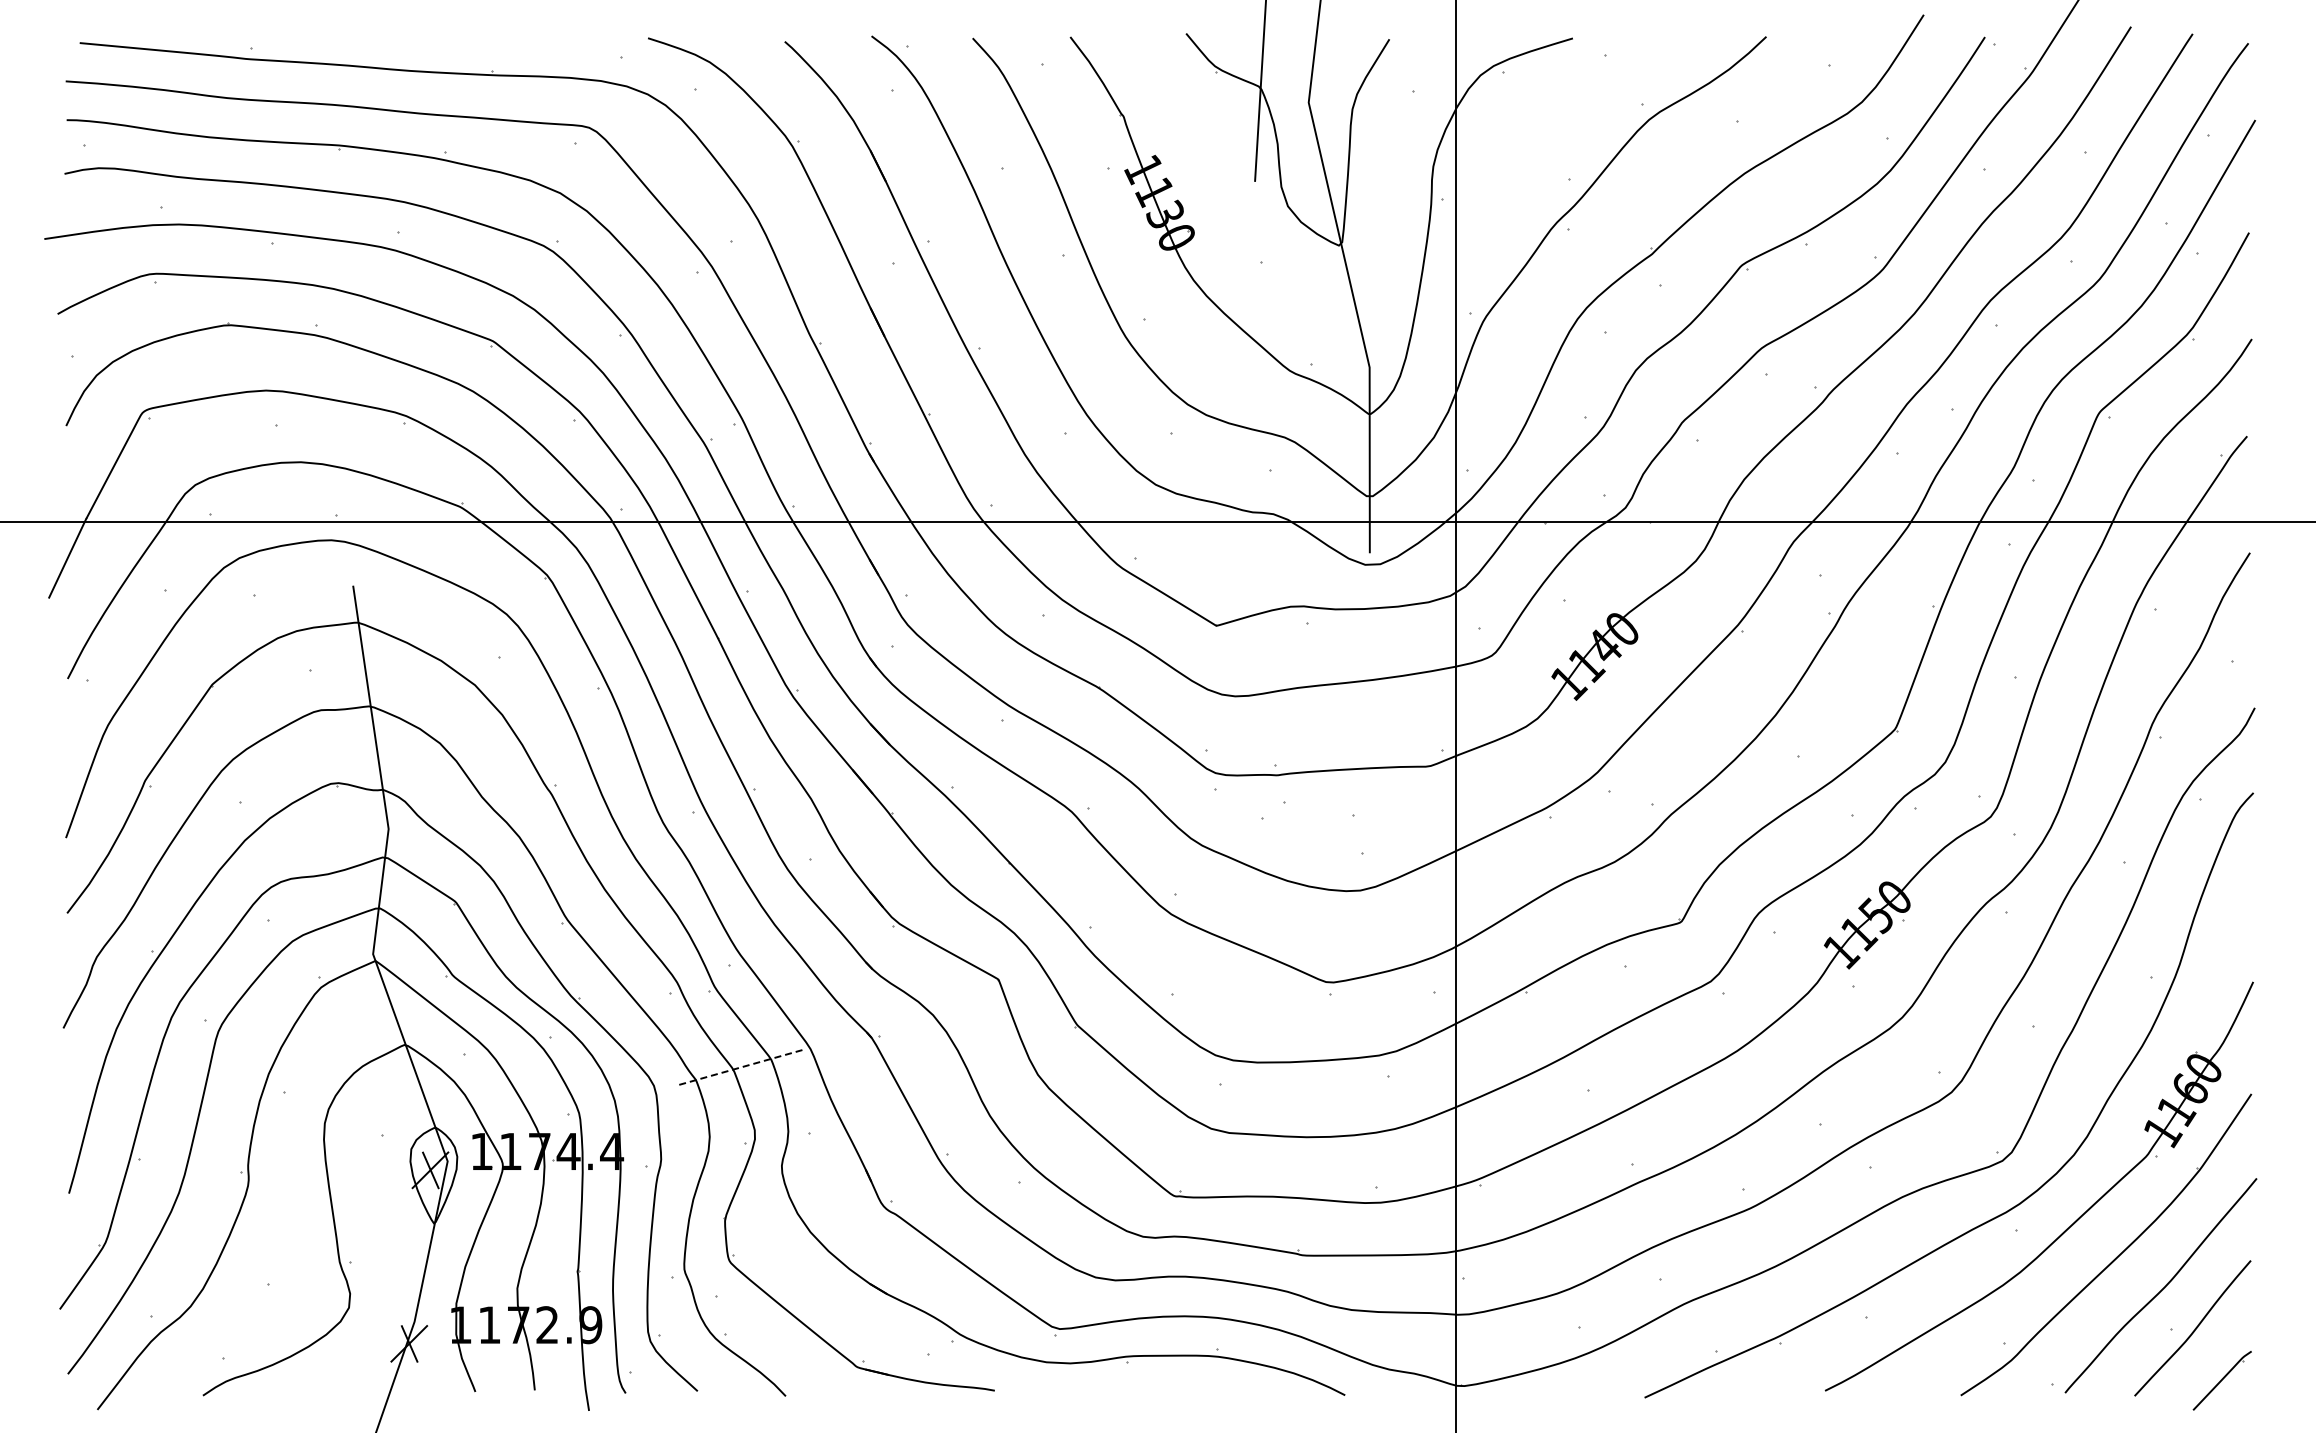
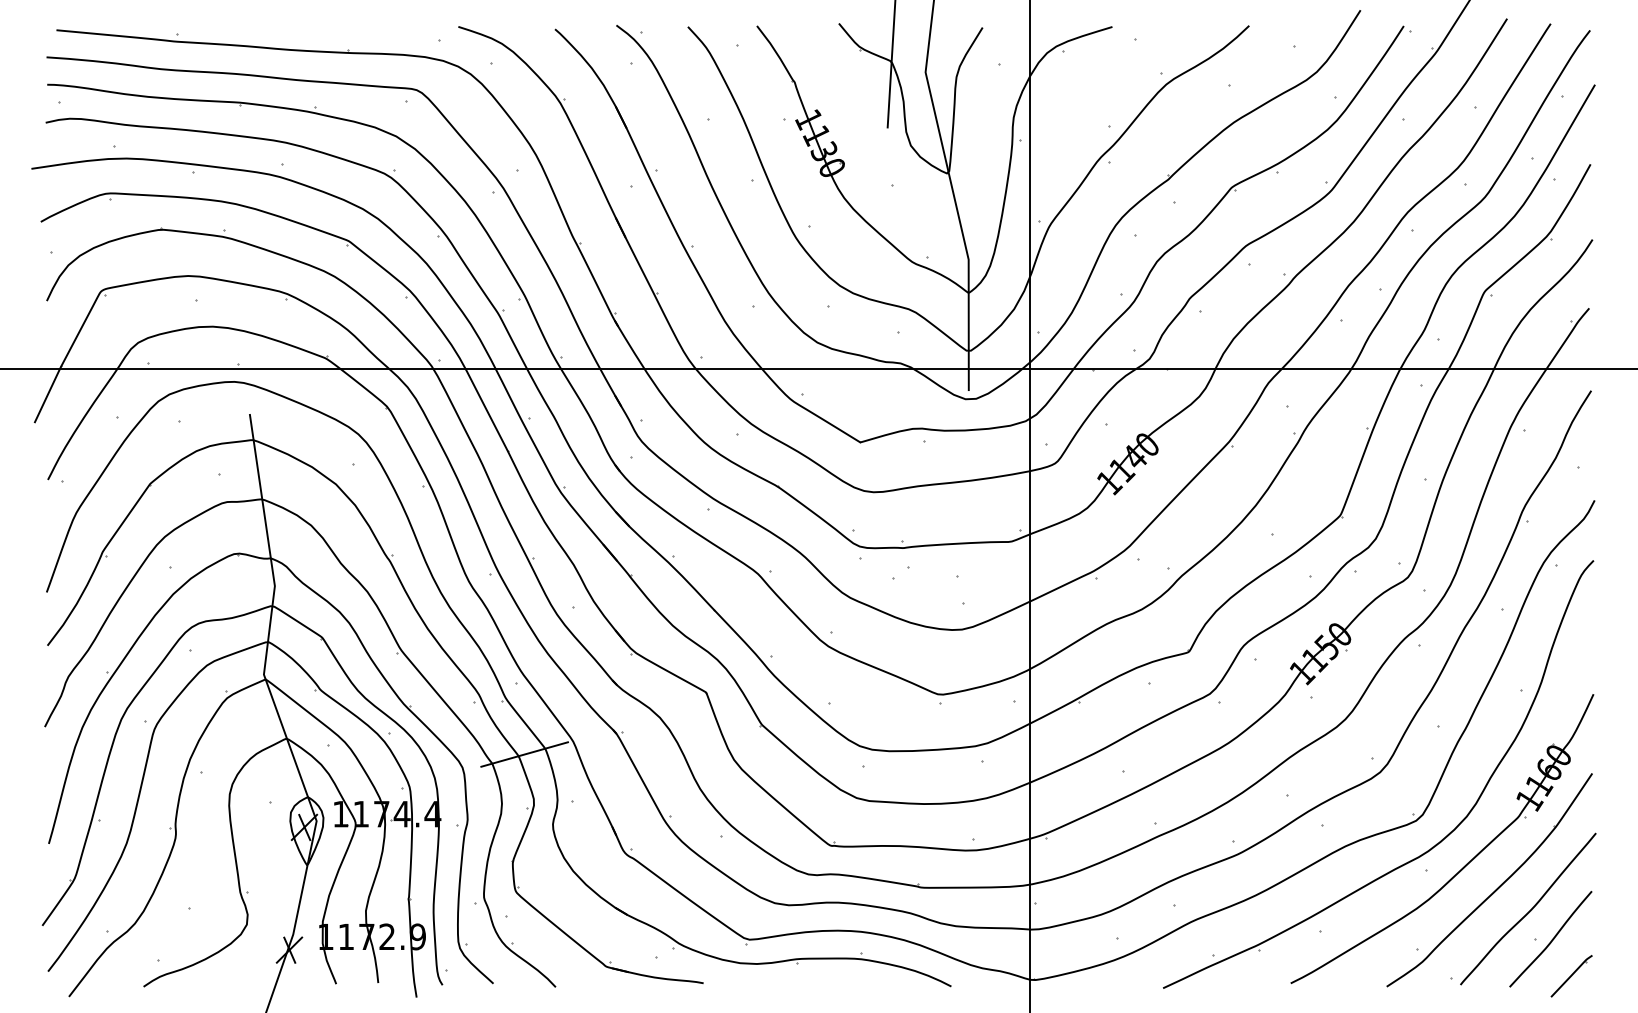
line: (742, 1067) -> (525, 754), dashed -> solid

